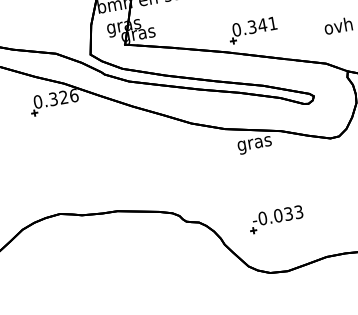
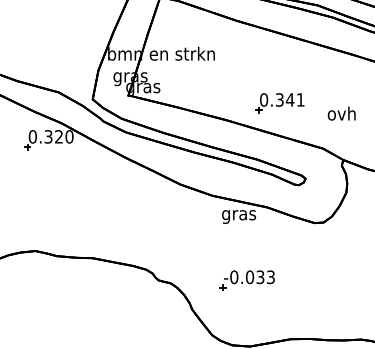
part: (252, 30) -> (279, 103), moved
text: (74, 95) -> (69, 136), 0.326 -> 0.320
part: (275, 219) -> (246, 280), moved

